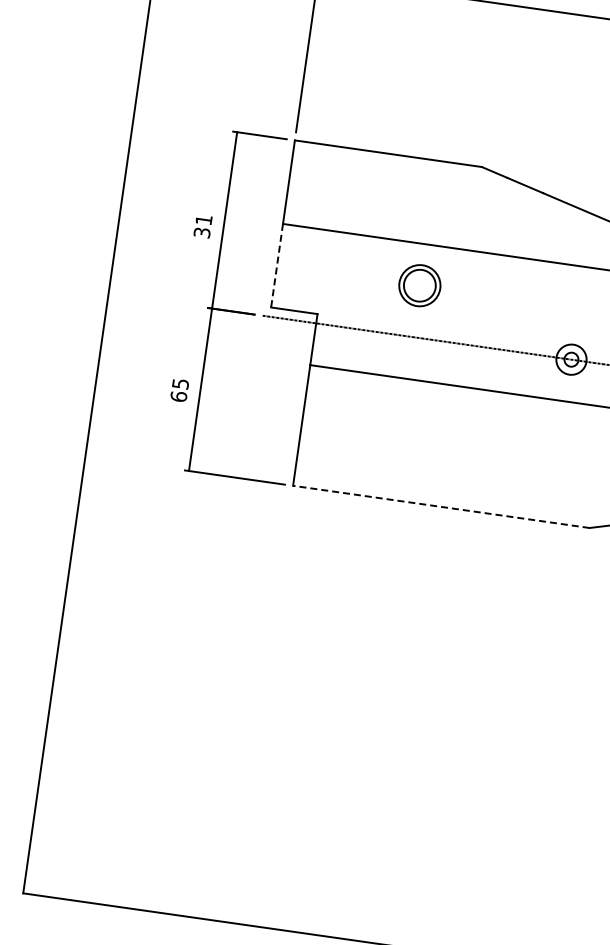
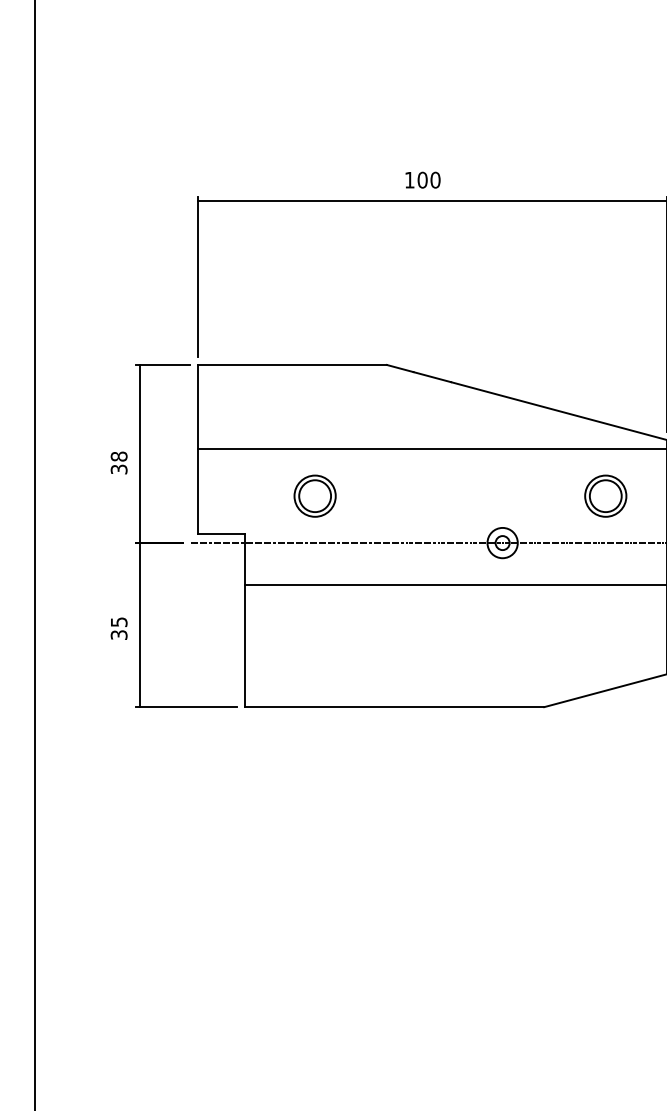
text: (203, 219) -> (118, 456), 31 -> 38
line: (276, 266) -> (197, 492), dashed -> solid
part: (419, 284) -> (314, 495), moved
text: (178, 397) -> (118, 635), 65 -> 35
line: (441, 507) -> (394, 707), dashed -> solid

